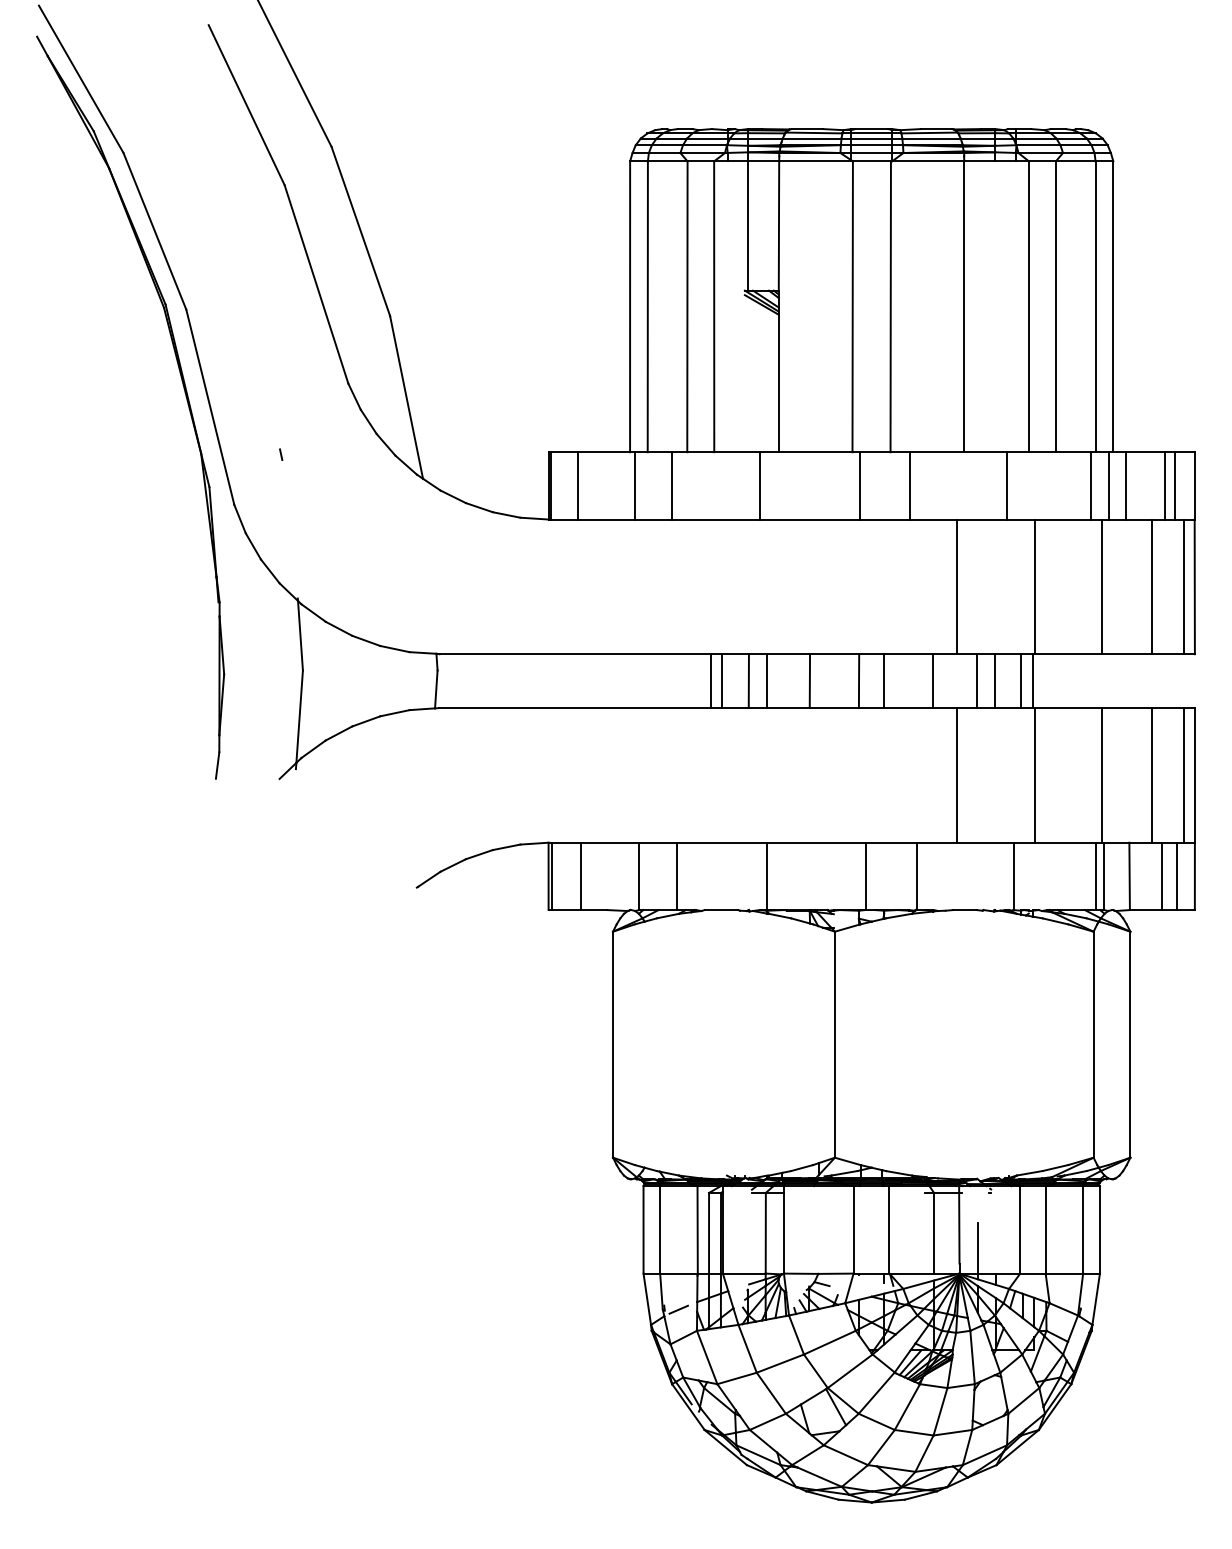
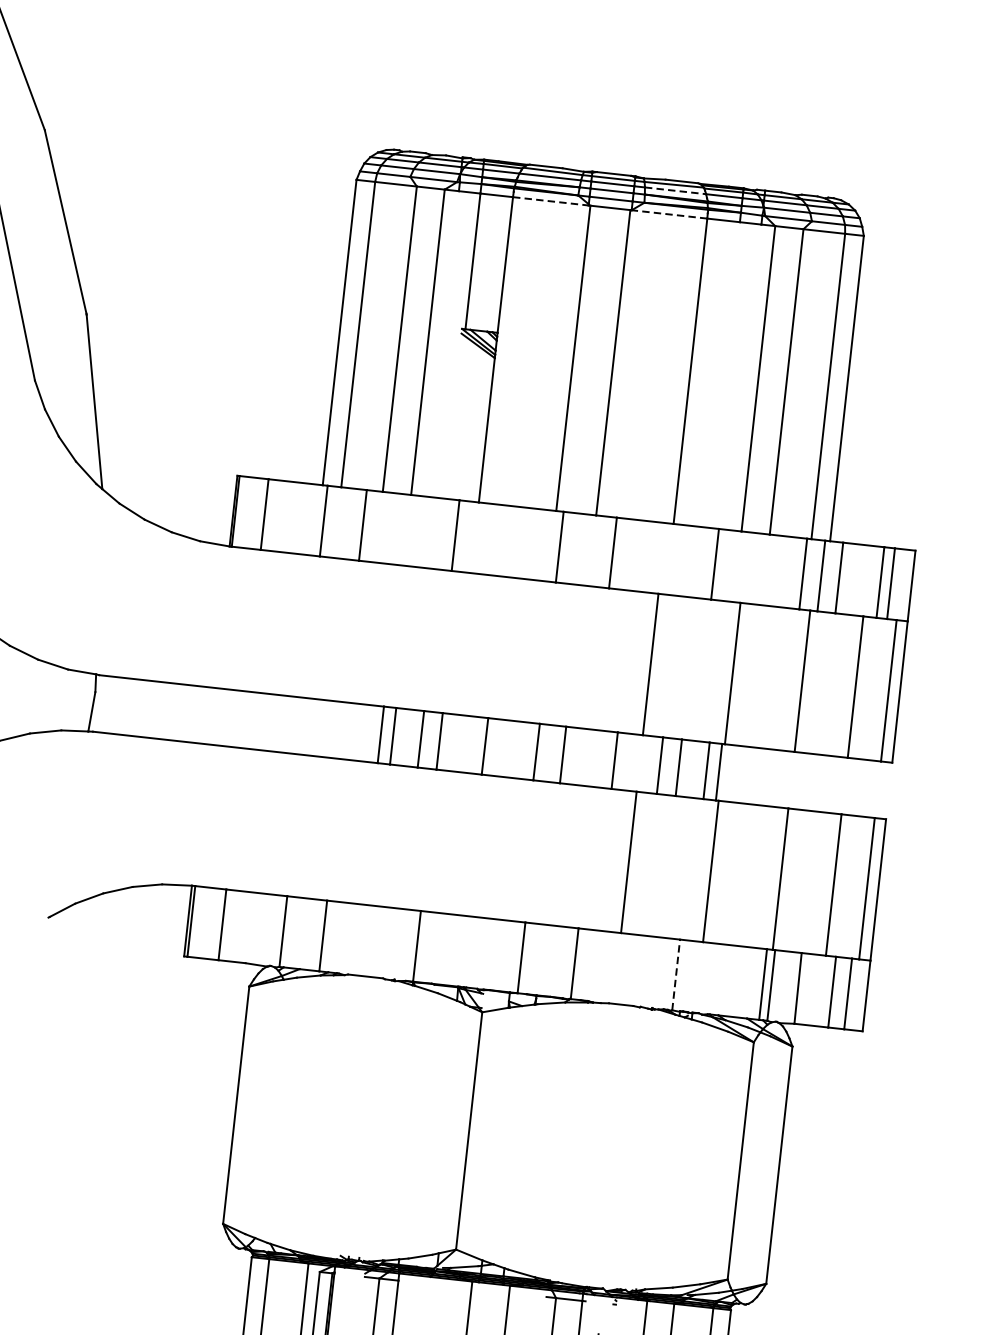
line: (932, 138) -> (676, 190), solid -> dashed
line: (815, 161) -> (551, 201), solid -> dashed
line: (927, 161) -> (668, 214), solid -> dashed
line: (1013, 876) -> (676, 975), solid -> dashed

